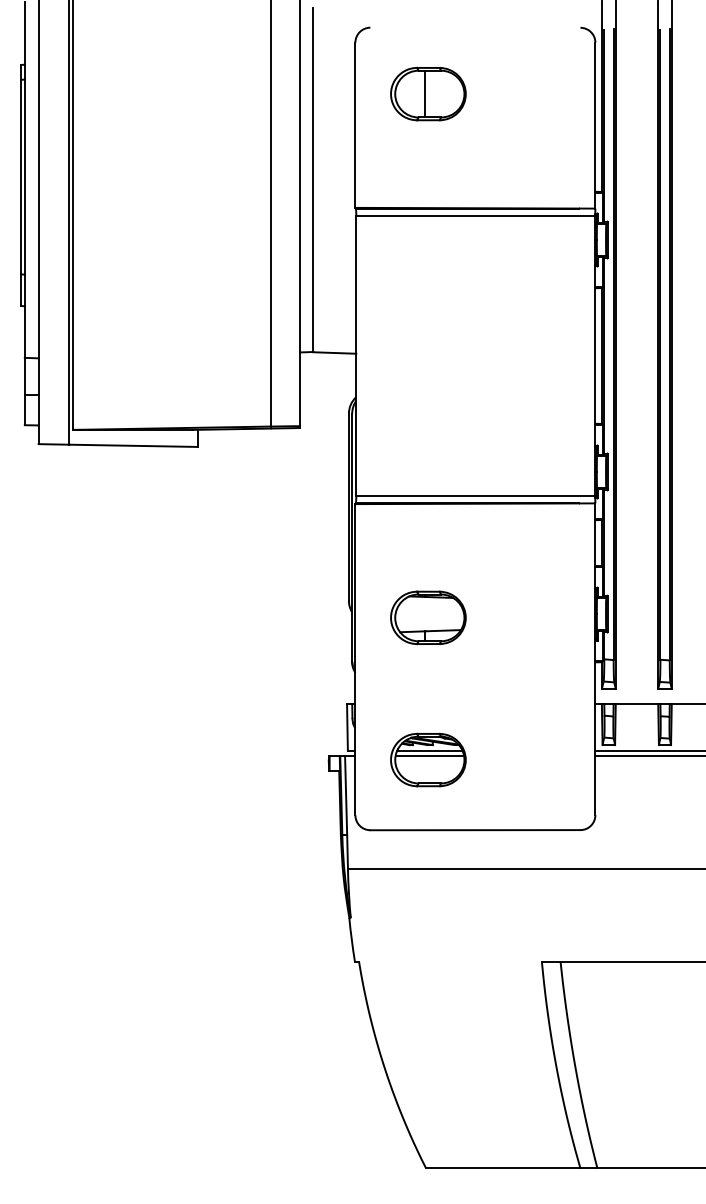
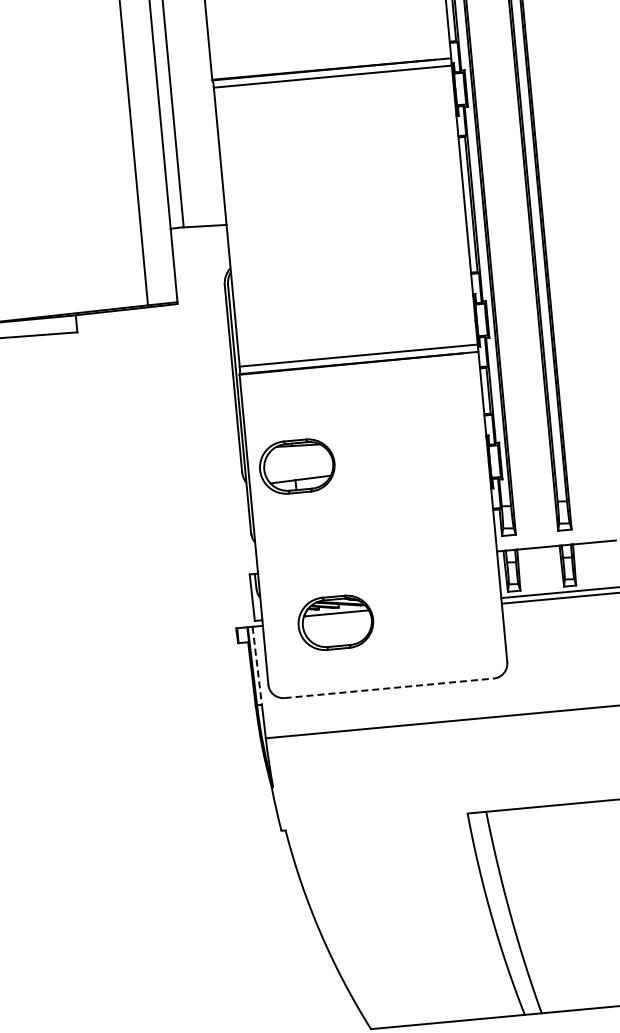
part: (428, 617) -> (297, 466), moved
line: (429, 756) -> (336, 619), removed
line: (346, 796) -> (257, 666), solid -> dashed
line: (475, 830) -> (389, 688), solid -> dashed

